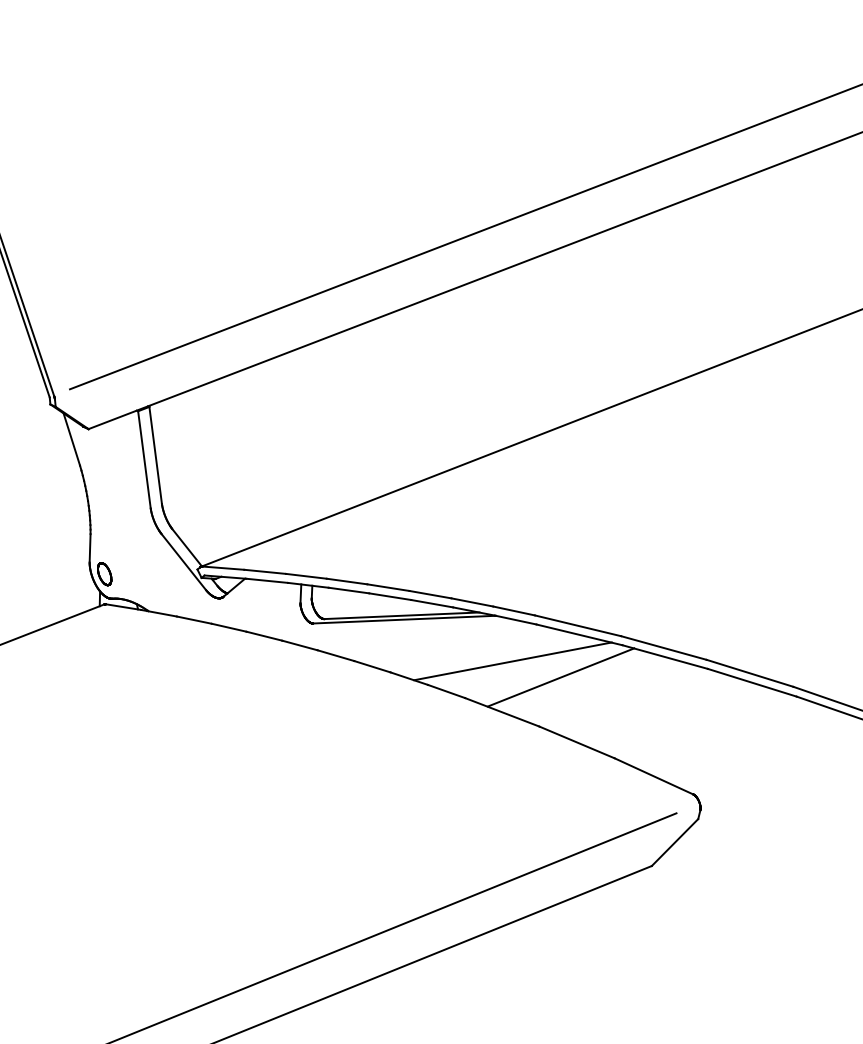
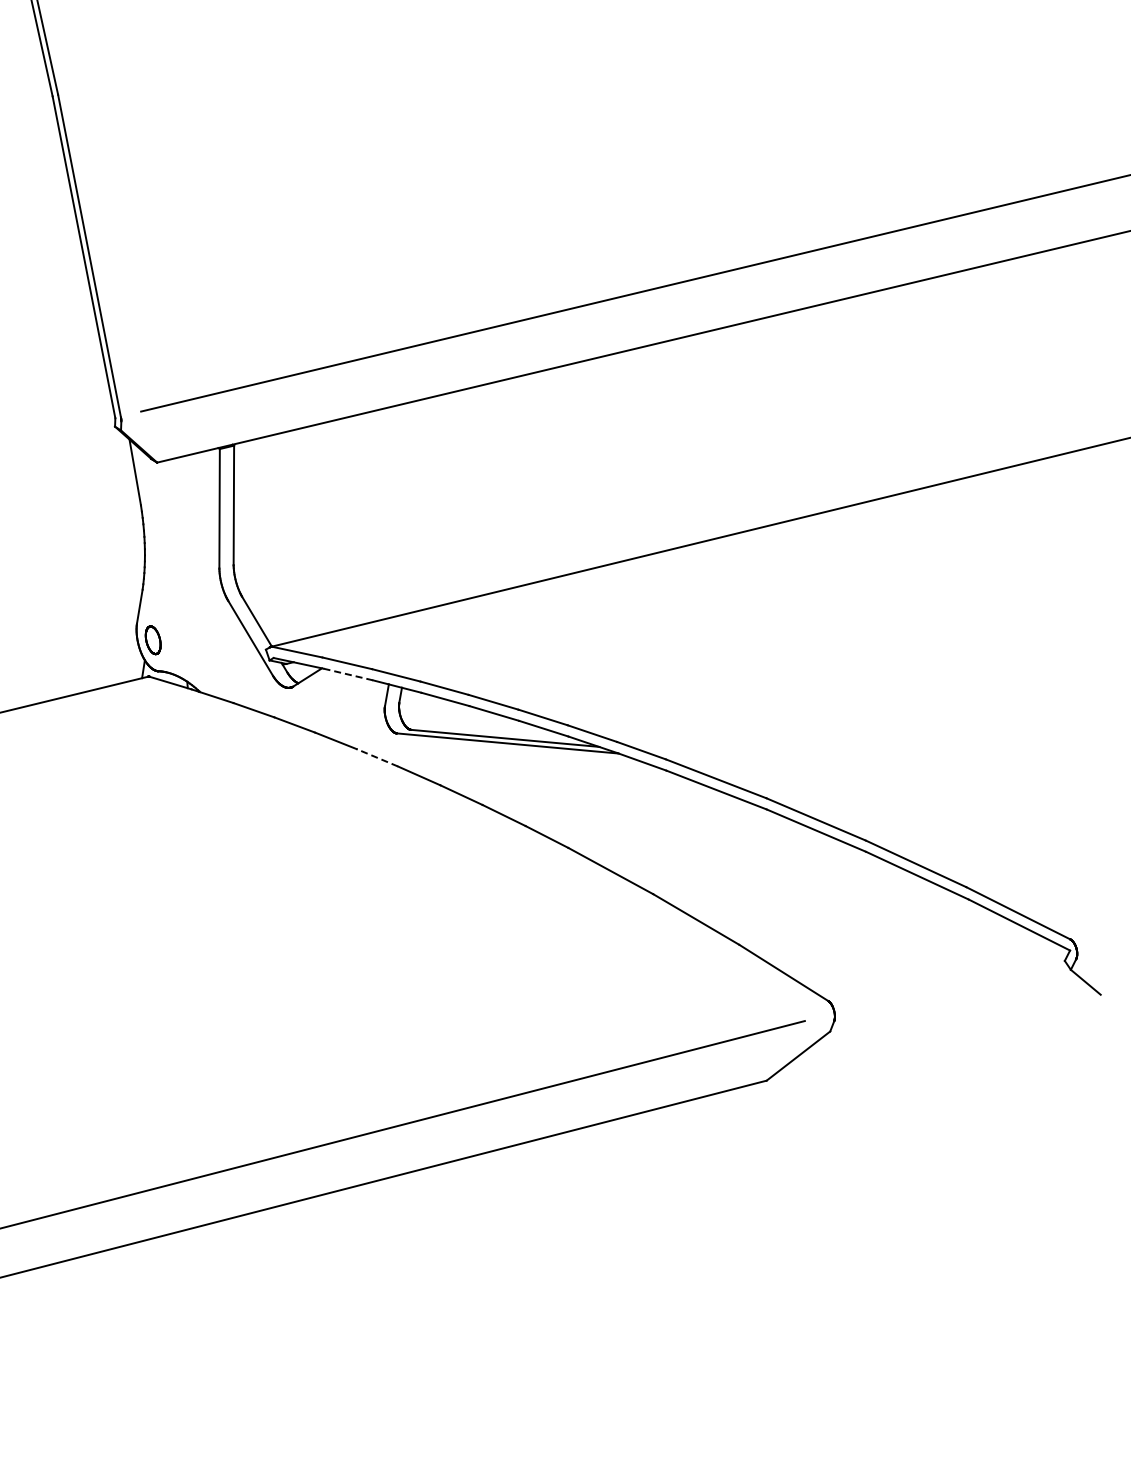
line: (267, 580) -> (348, 674), solid -> dashed
line: (299, 645) -> (376, 757), solid -> dashed
line: (512, 661) -> (631, 811), removed
line: (561, 677) -> (687, 838), removed

